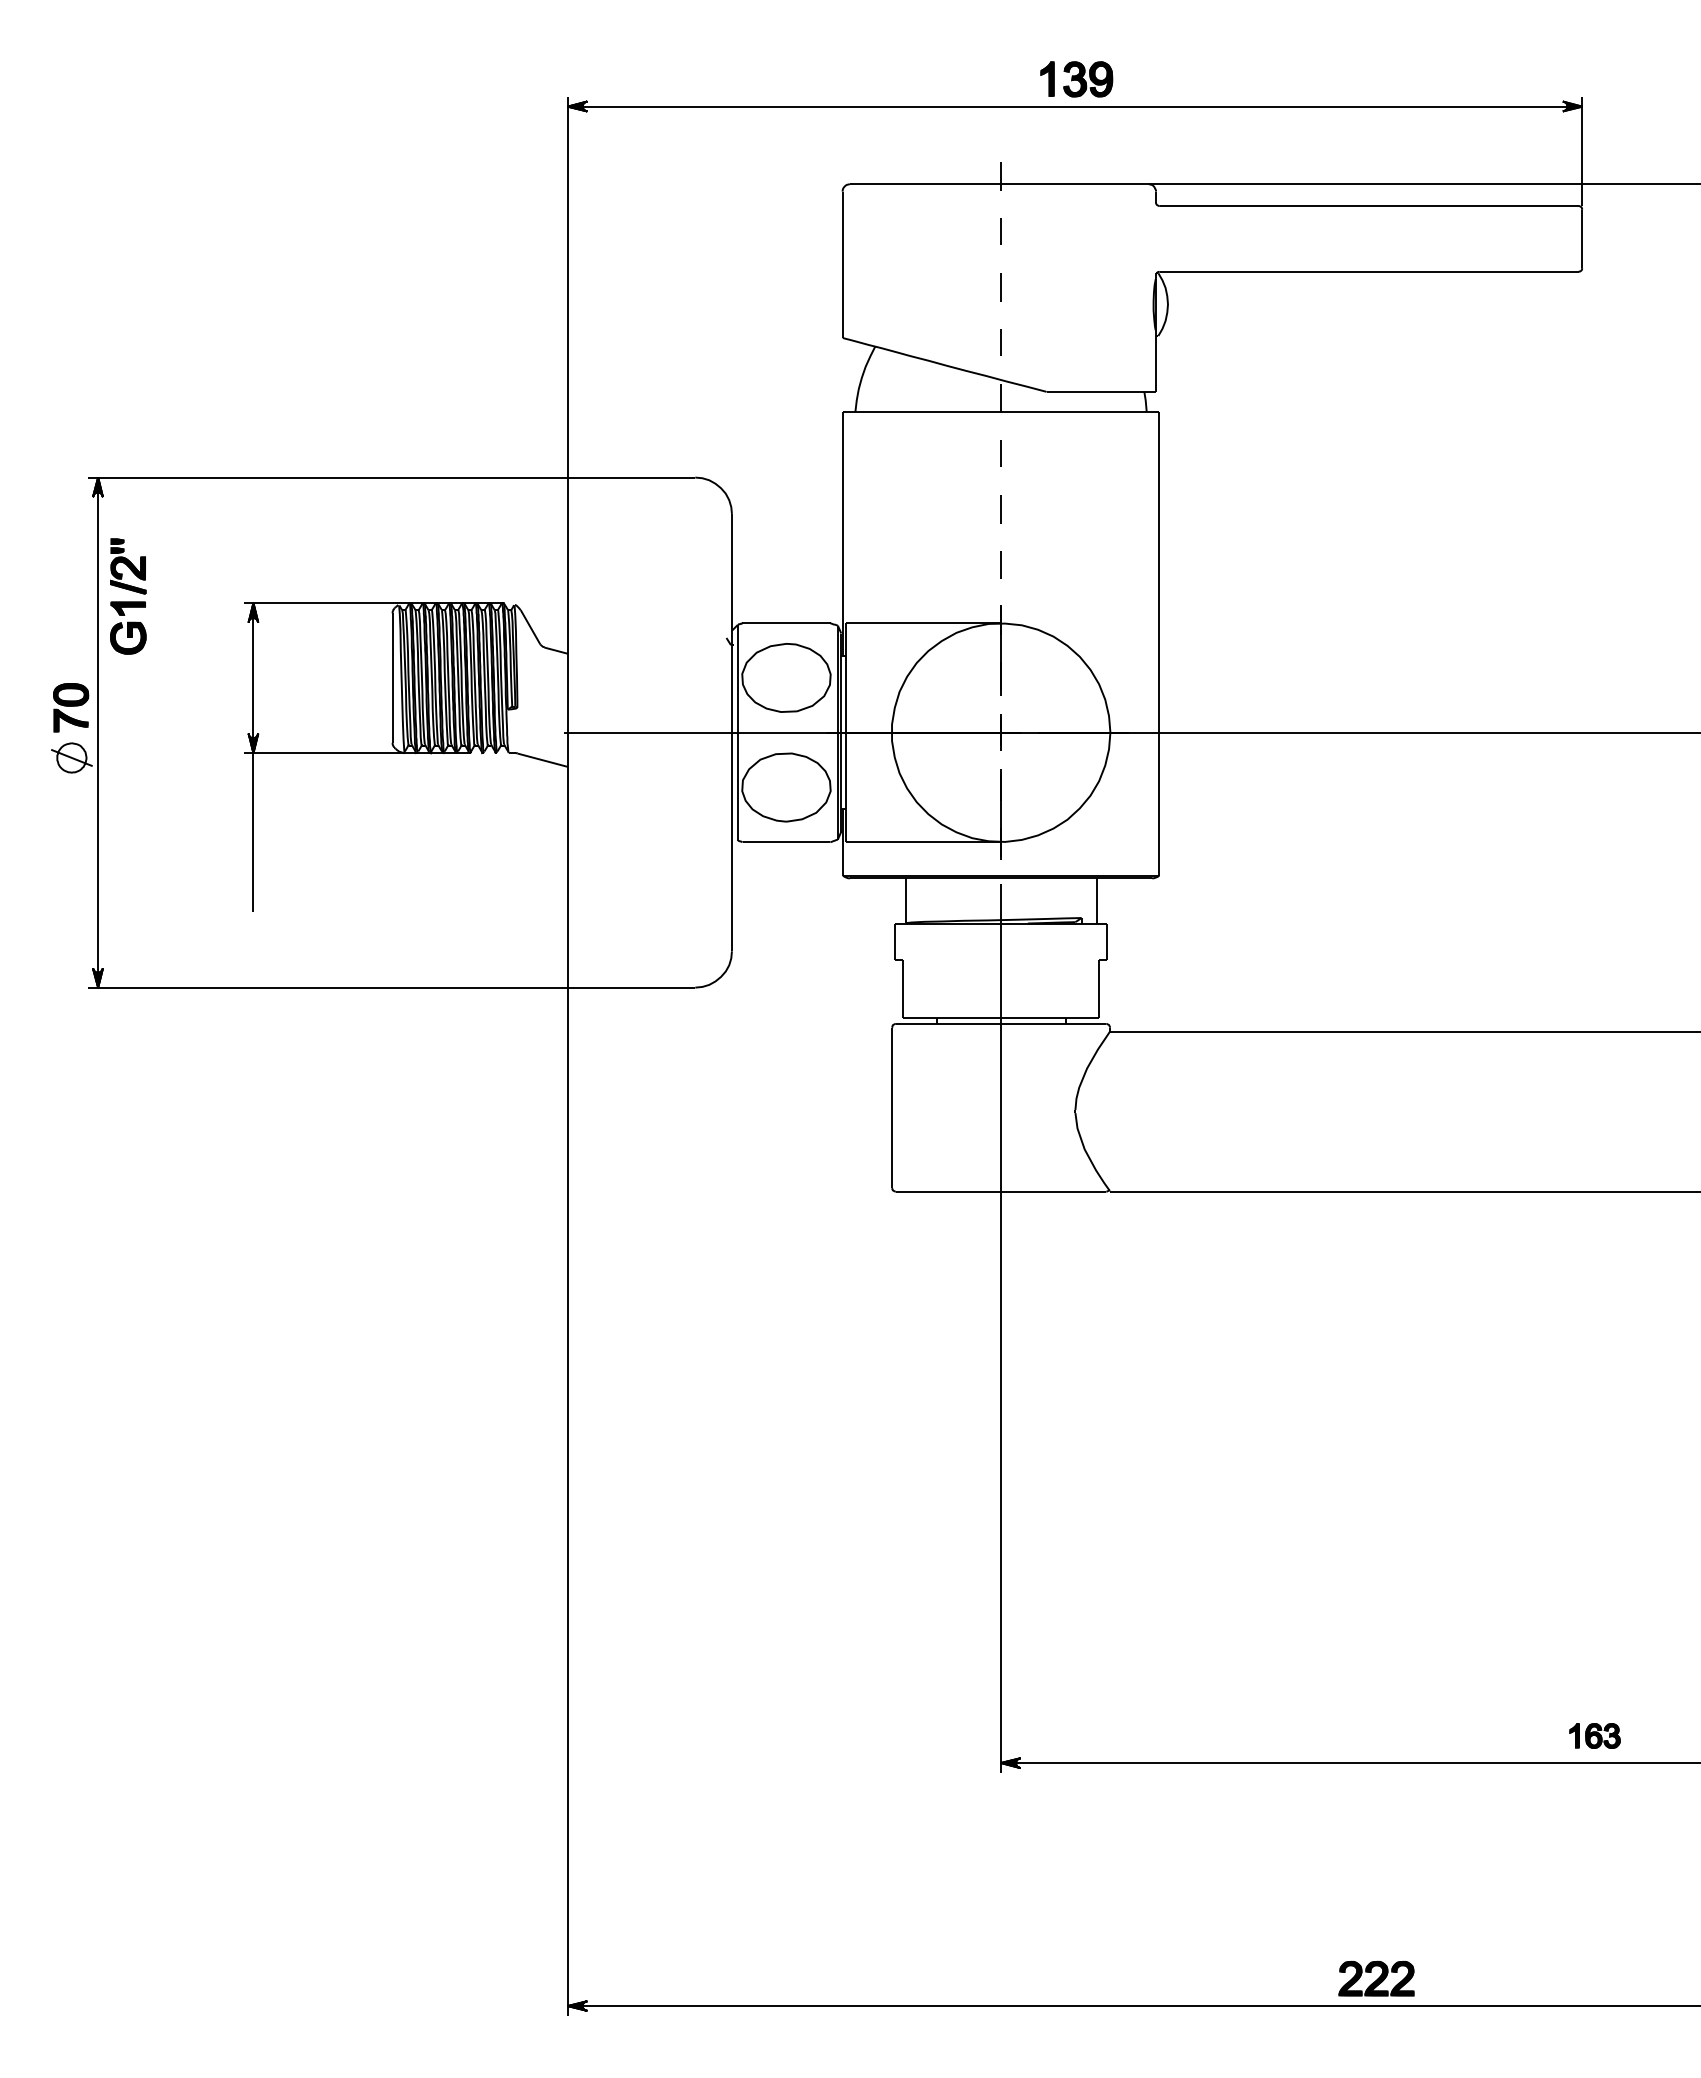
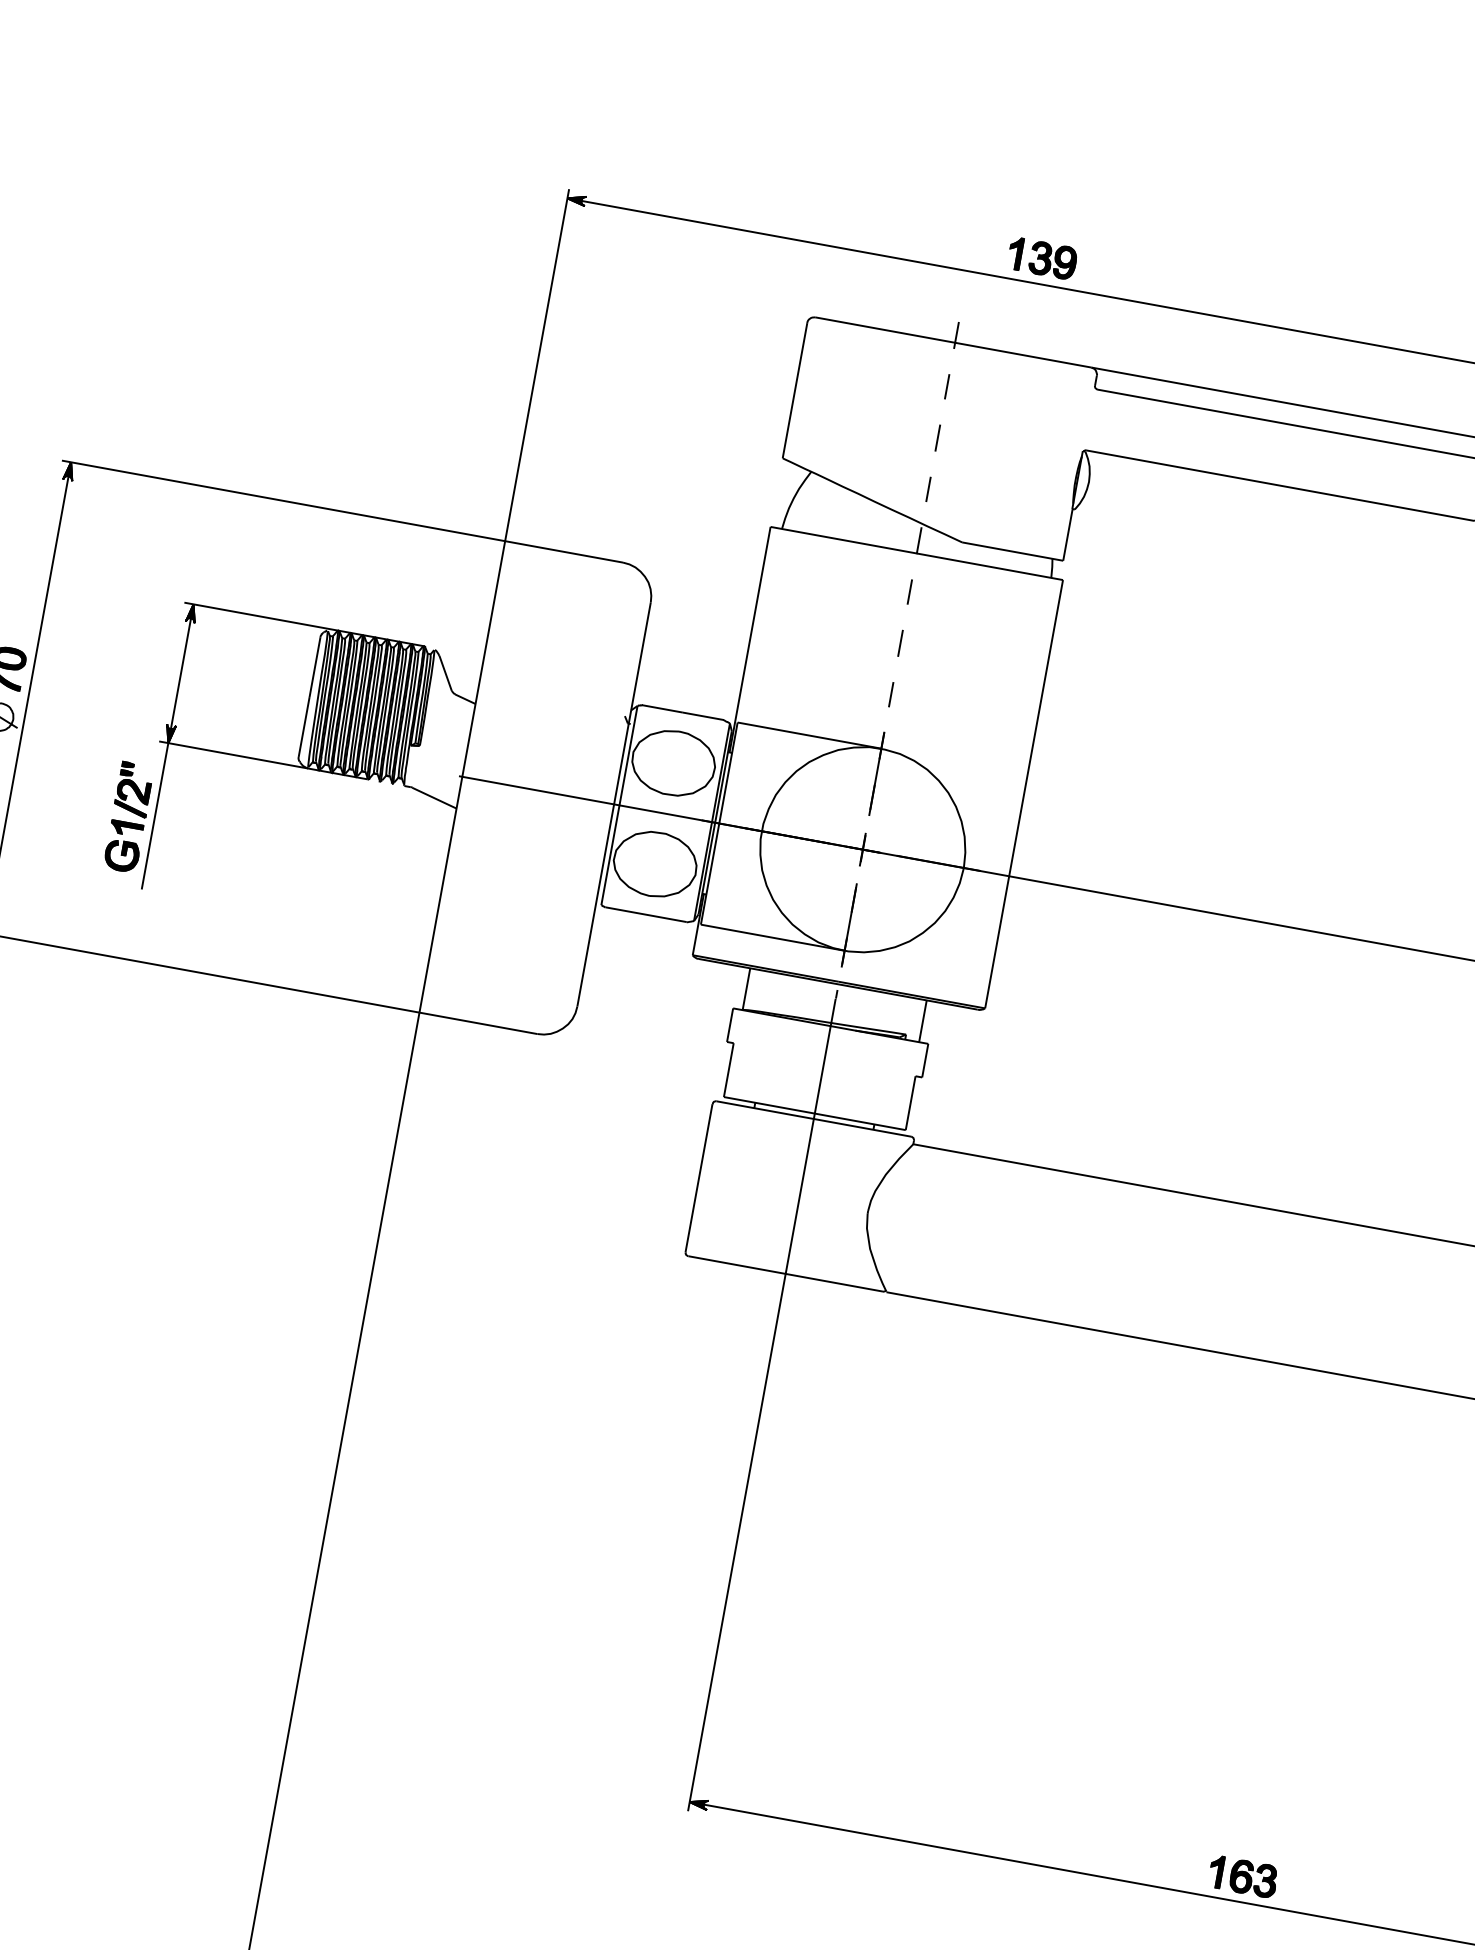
part: (128, 596) -> (129, 817), moved
part: (1594, 1735) -> (1242, 1876), size x1.43

